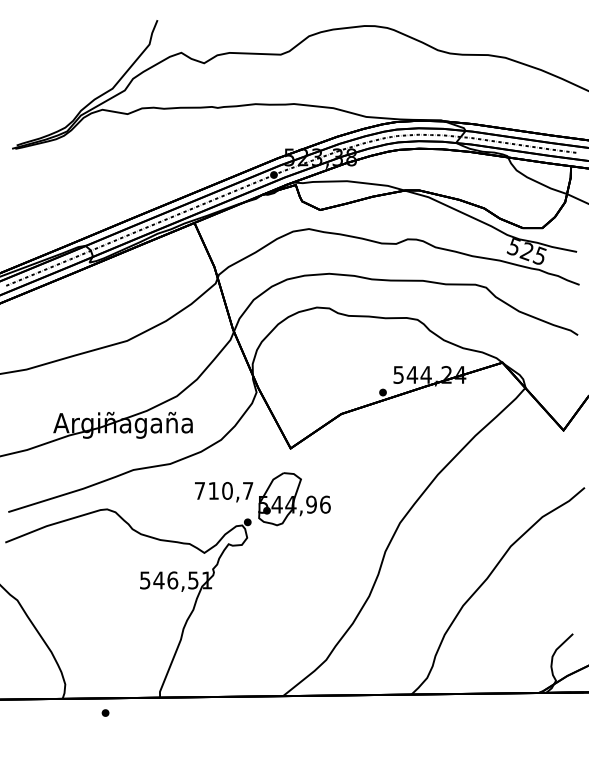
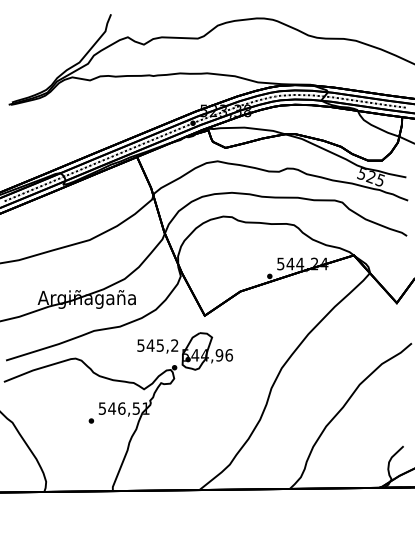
text: (223, 490) -> (157, 345), 710,7 -> 545,2
part: (105, 712) -> (91, 420), moved

